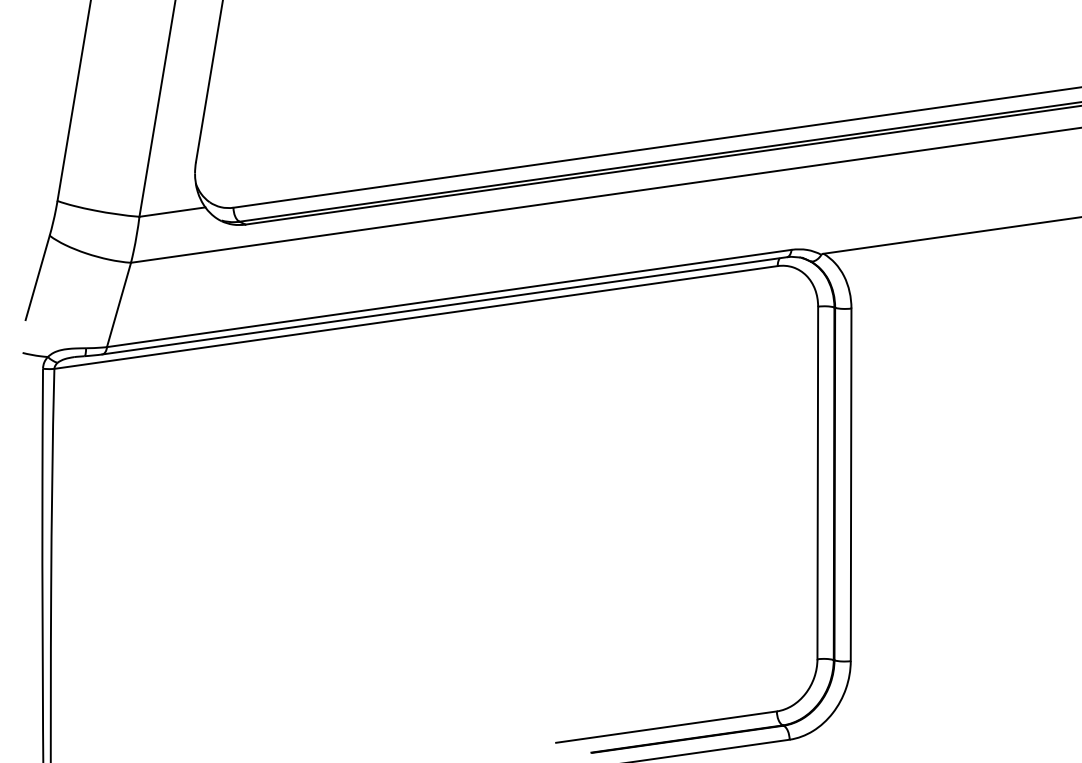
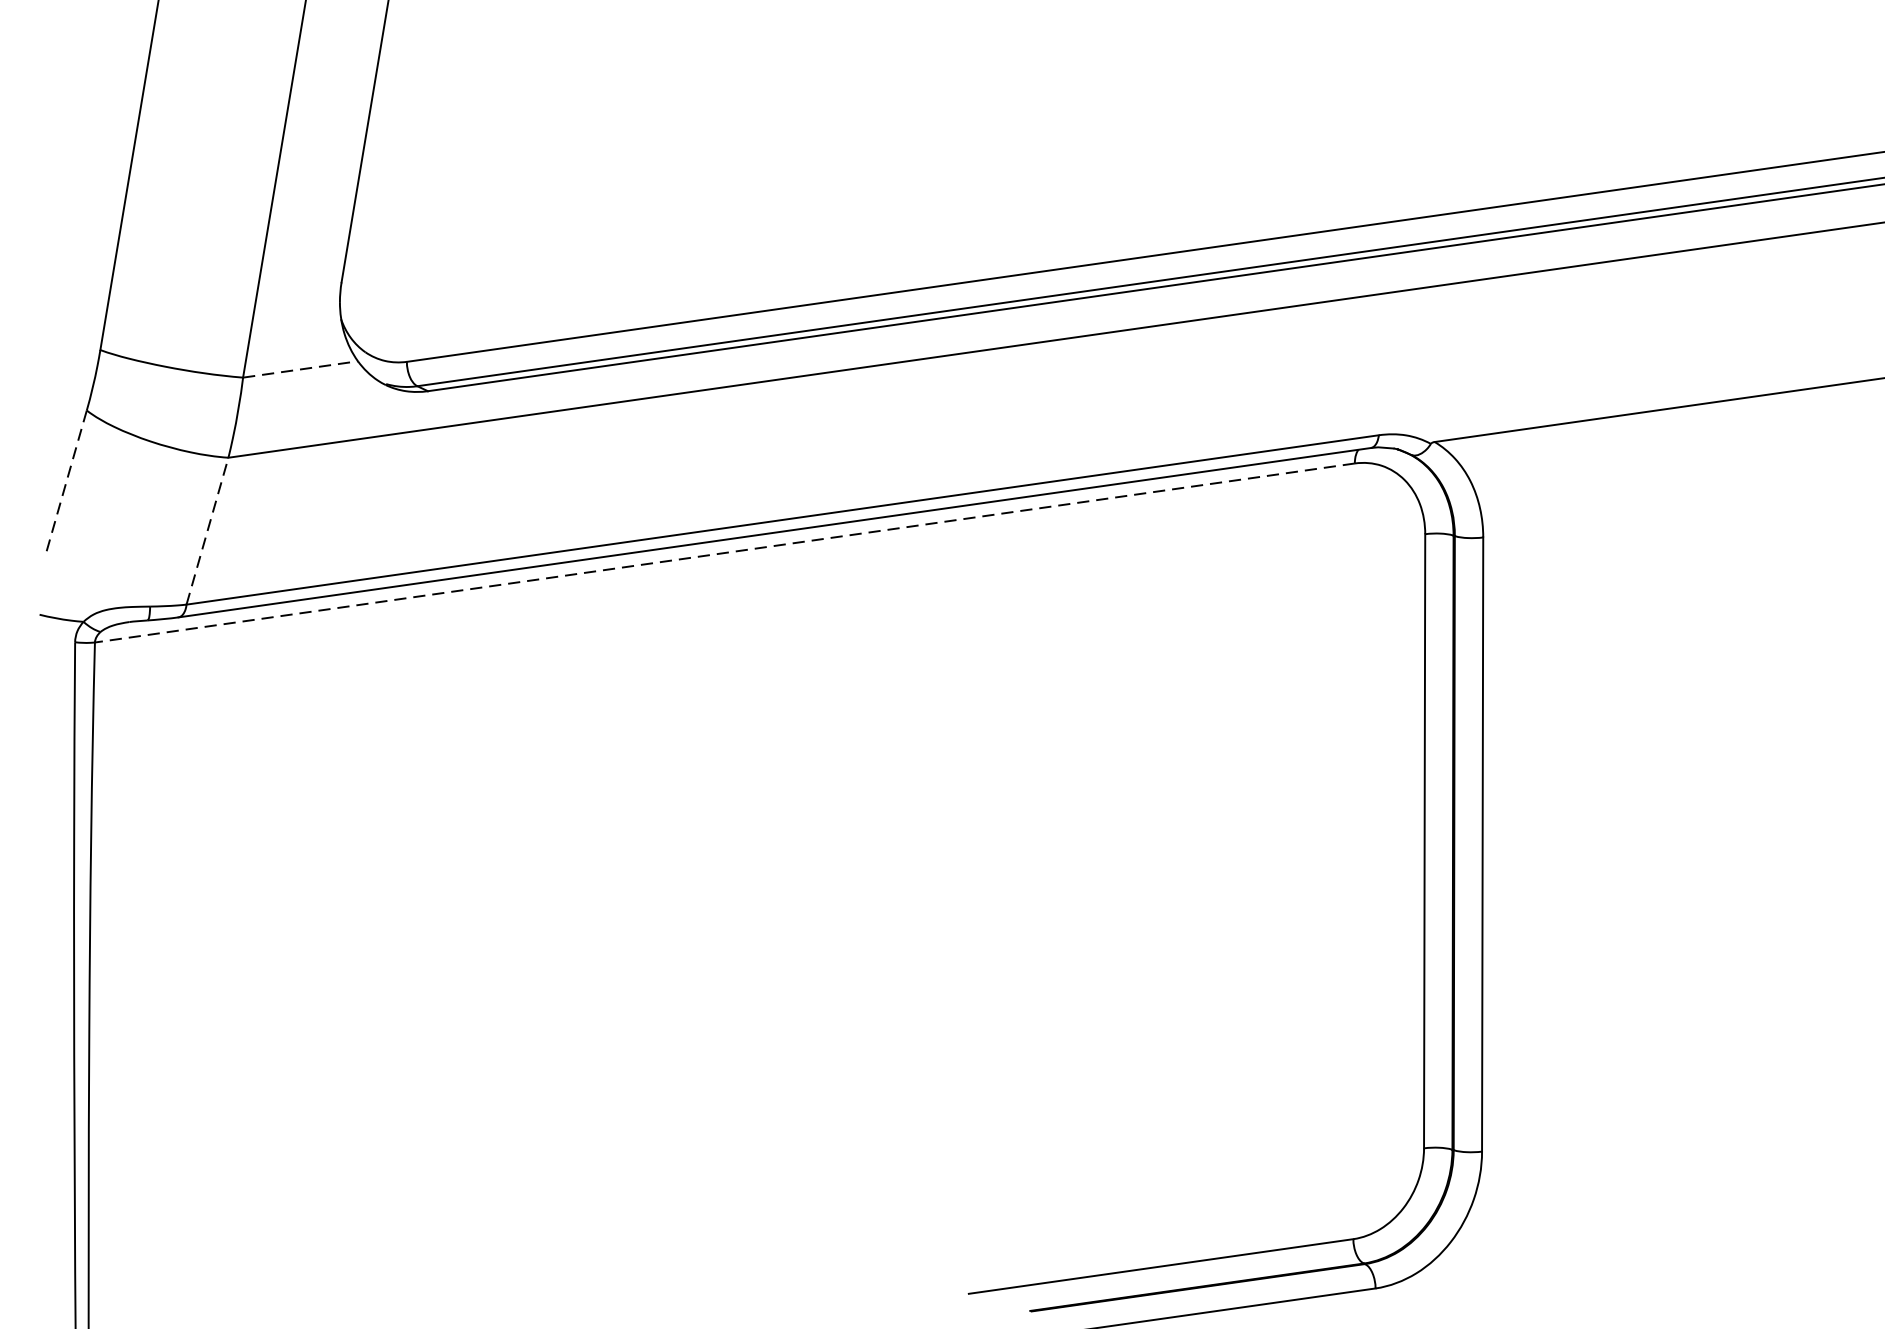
line: (172, 212) -> (300, 370), solid -> dashed
line: (37, 277) -> (65, 483), solid -> dashed
line: (119, 304) -> (208, 530), solid -> dashed
line: (415, 317) -> (723, 553), solid -> dashed

